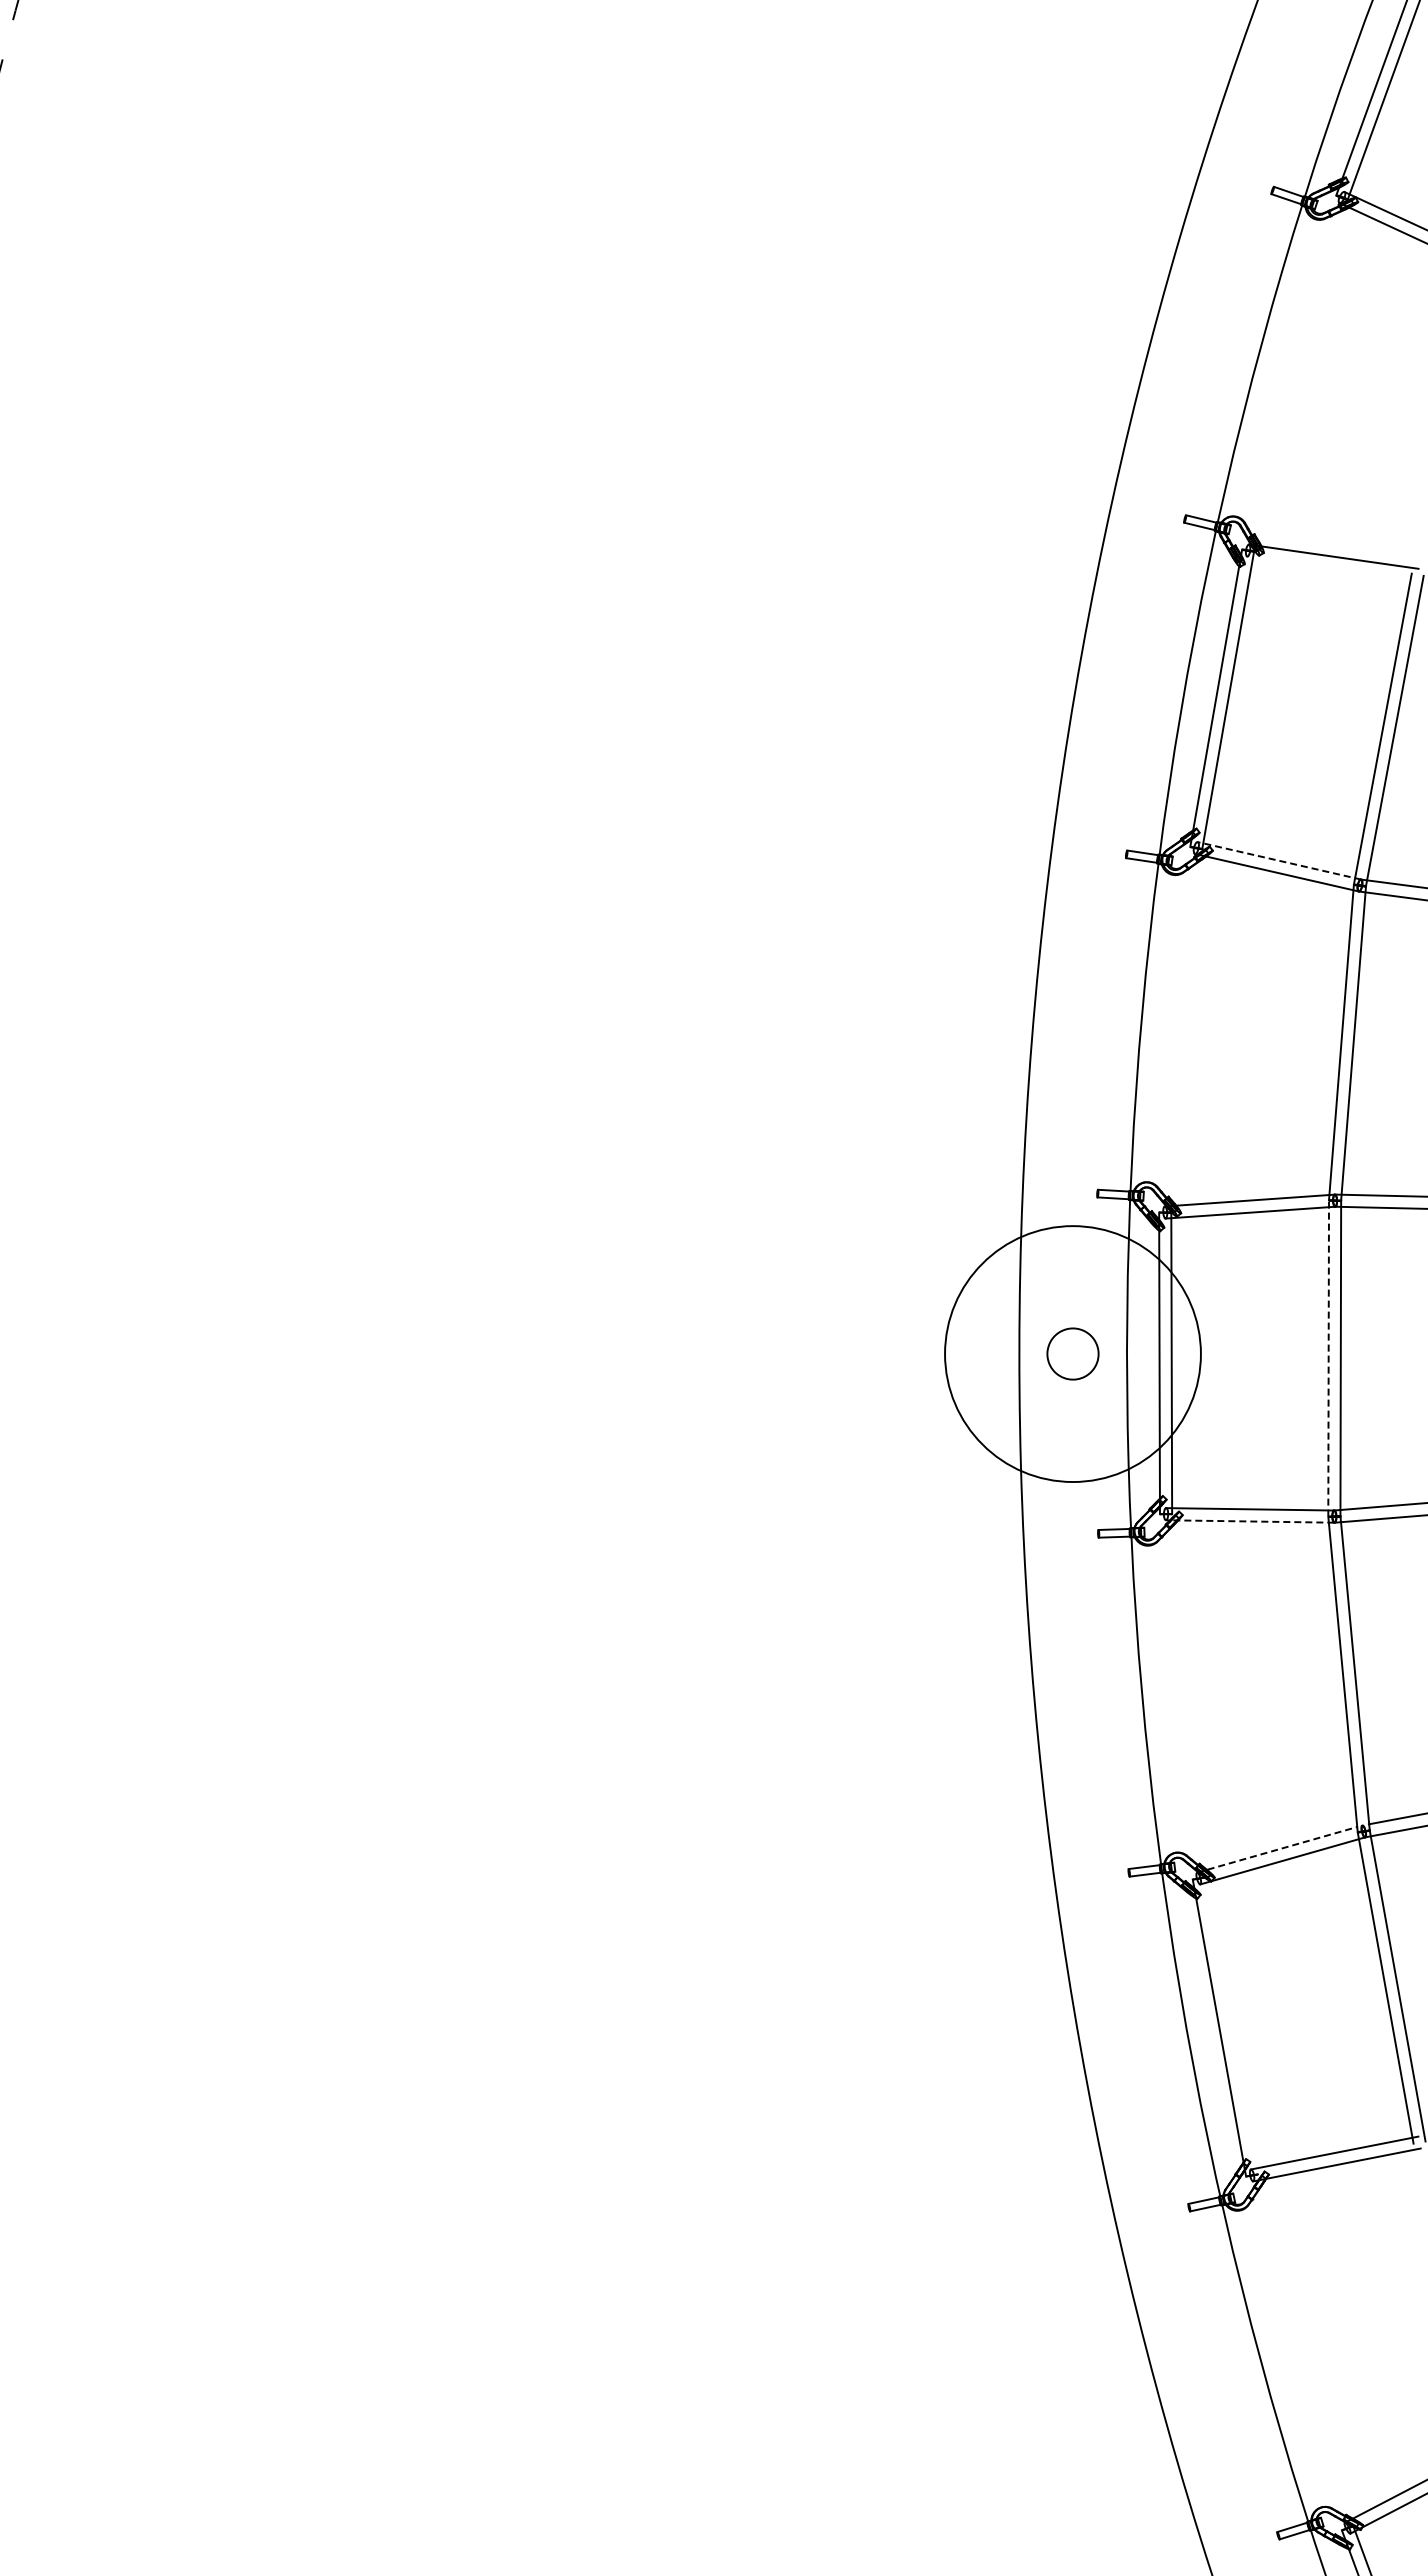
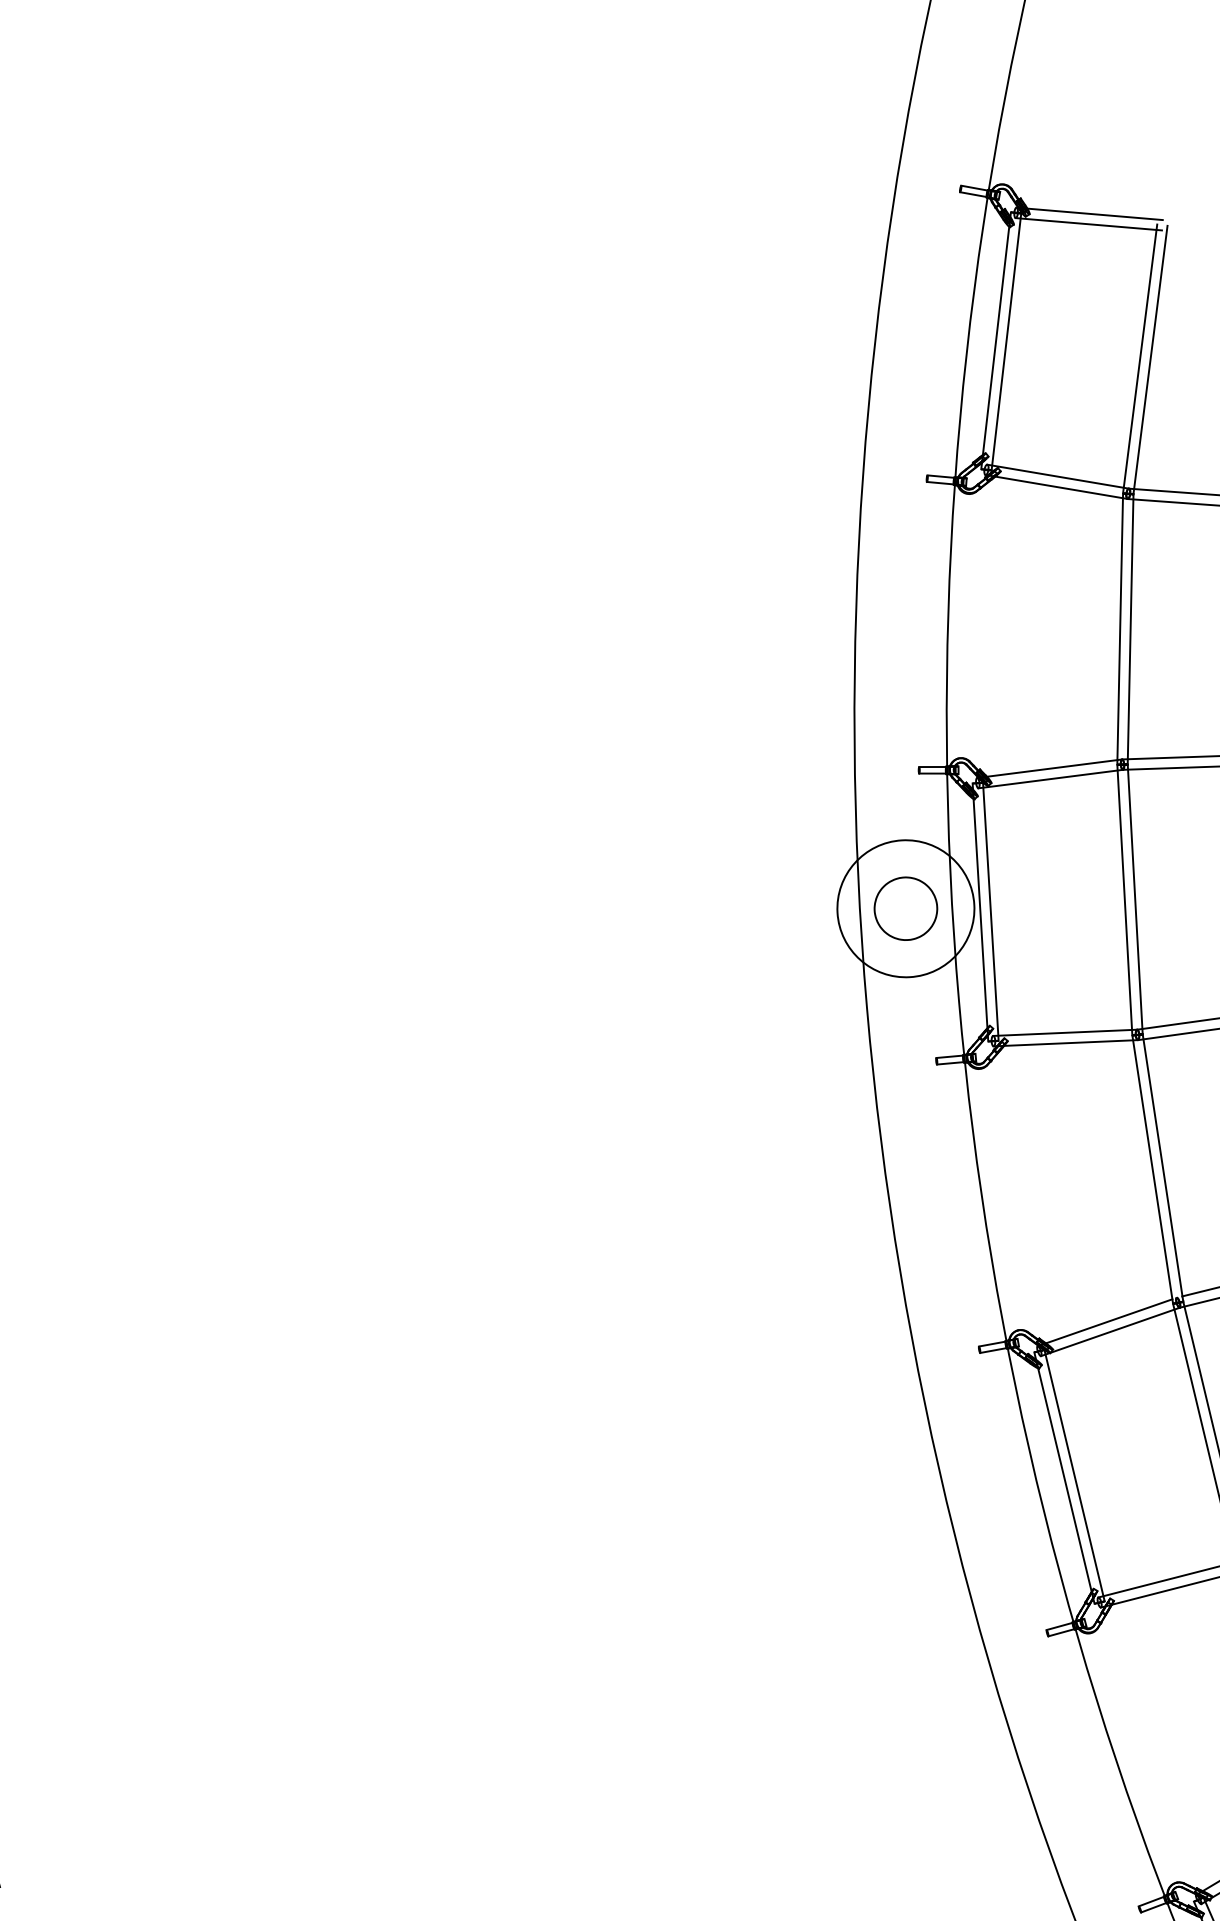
line: (1331, 568) -> (1088, 224), added
line: (1279, 860) -> (1058, 476), dashed -> solid
part: (1072, 1353) -> (905, 908), size x1.43
circle: (1072, 1354) -> (905, 909), size x0.62
line: (1328, 1358) -> (1124, 899), dashed -> solid
line: (1249, 1521) -> (1065, 1043), dashed -> solid
line: (1277, 1849) -> (1105, 1322), dashed -> solid
line: (1231, 2025) -> (1074, 1475), added

